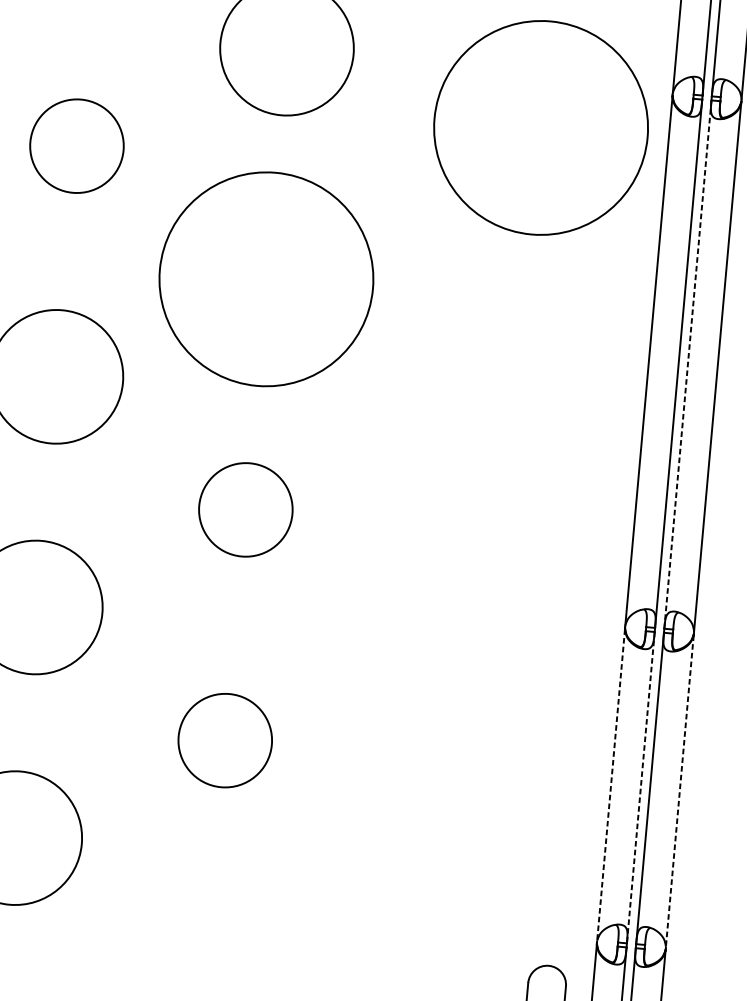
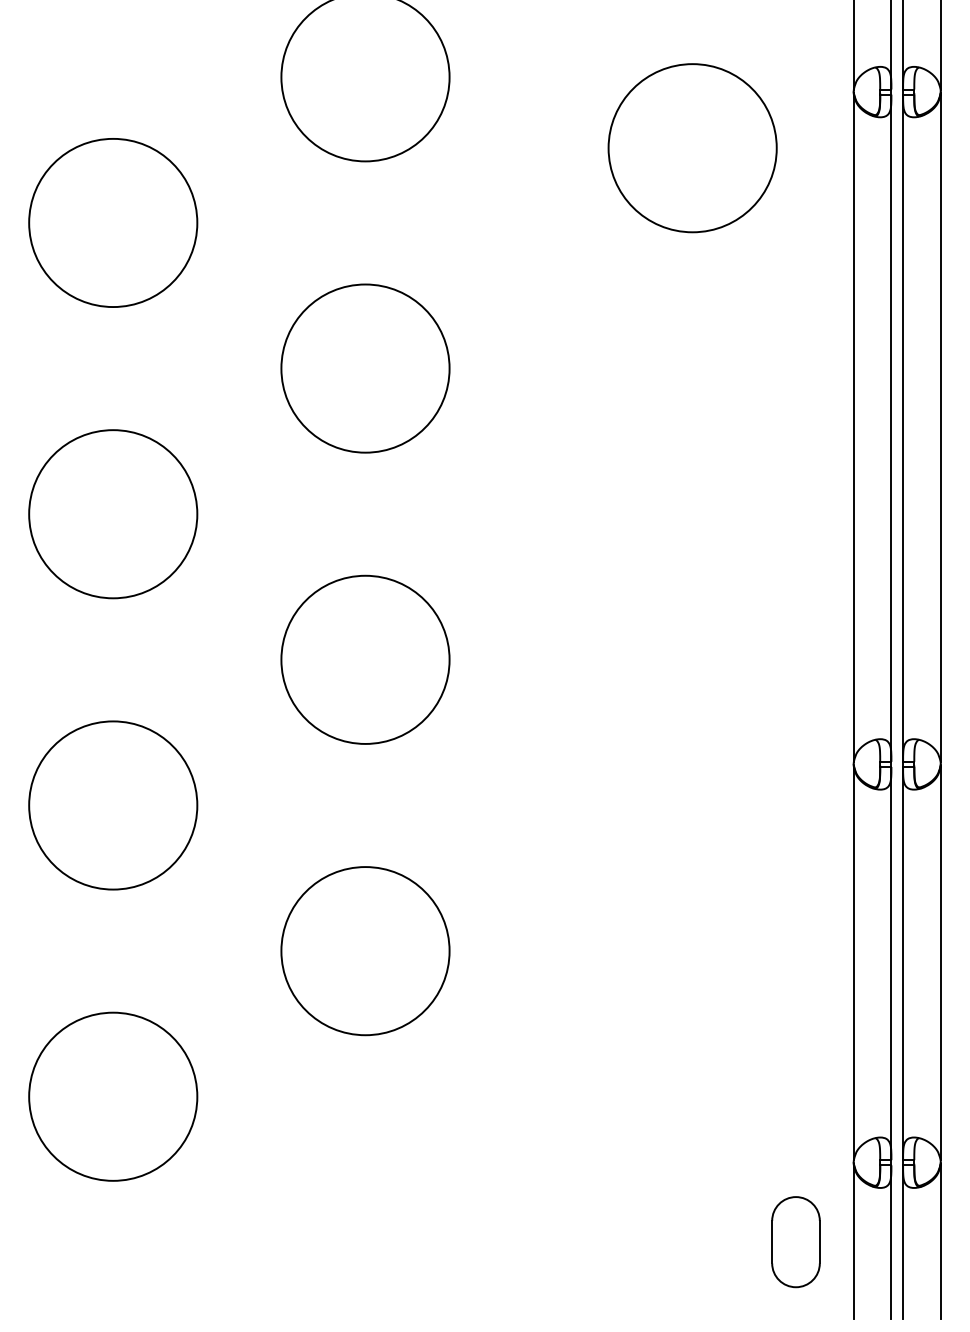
circle: (540, 128) -> (692, 148), size x0.62
circle: (77, 145) -> (113, 222), size x1.43
circle: (266, 279) -> (365, 368), size x0.62
line: (688, 364) -> (903, 428), dashed -> solid
circle: (245, 509) -> (365, 659), size x1.43
circle: (225, 740) -> (365, 951), size x1.43
line: (610, 784) -> (853, 963), dashed -> solid
line: (640, 787) -> (891, 963), dashed -> solid
line: (679, 791) -> (940, 963), dashed -> solid

